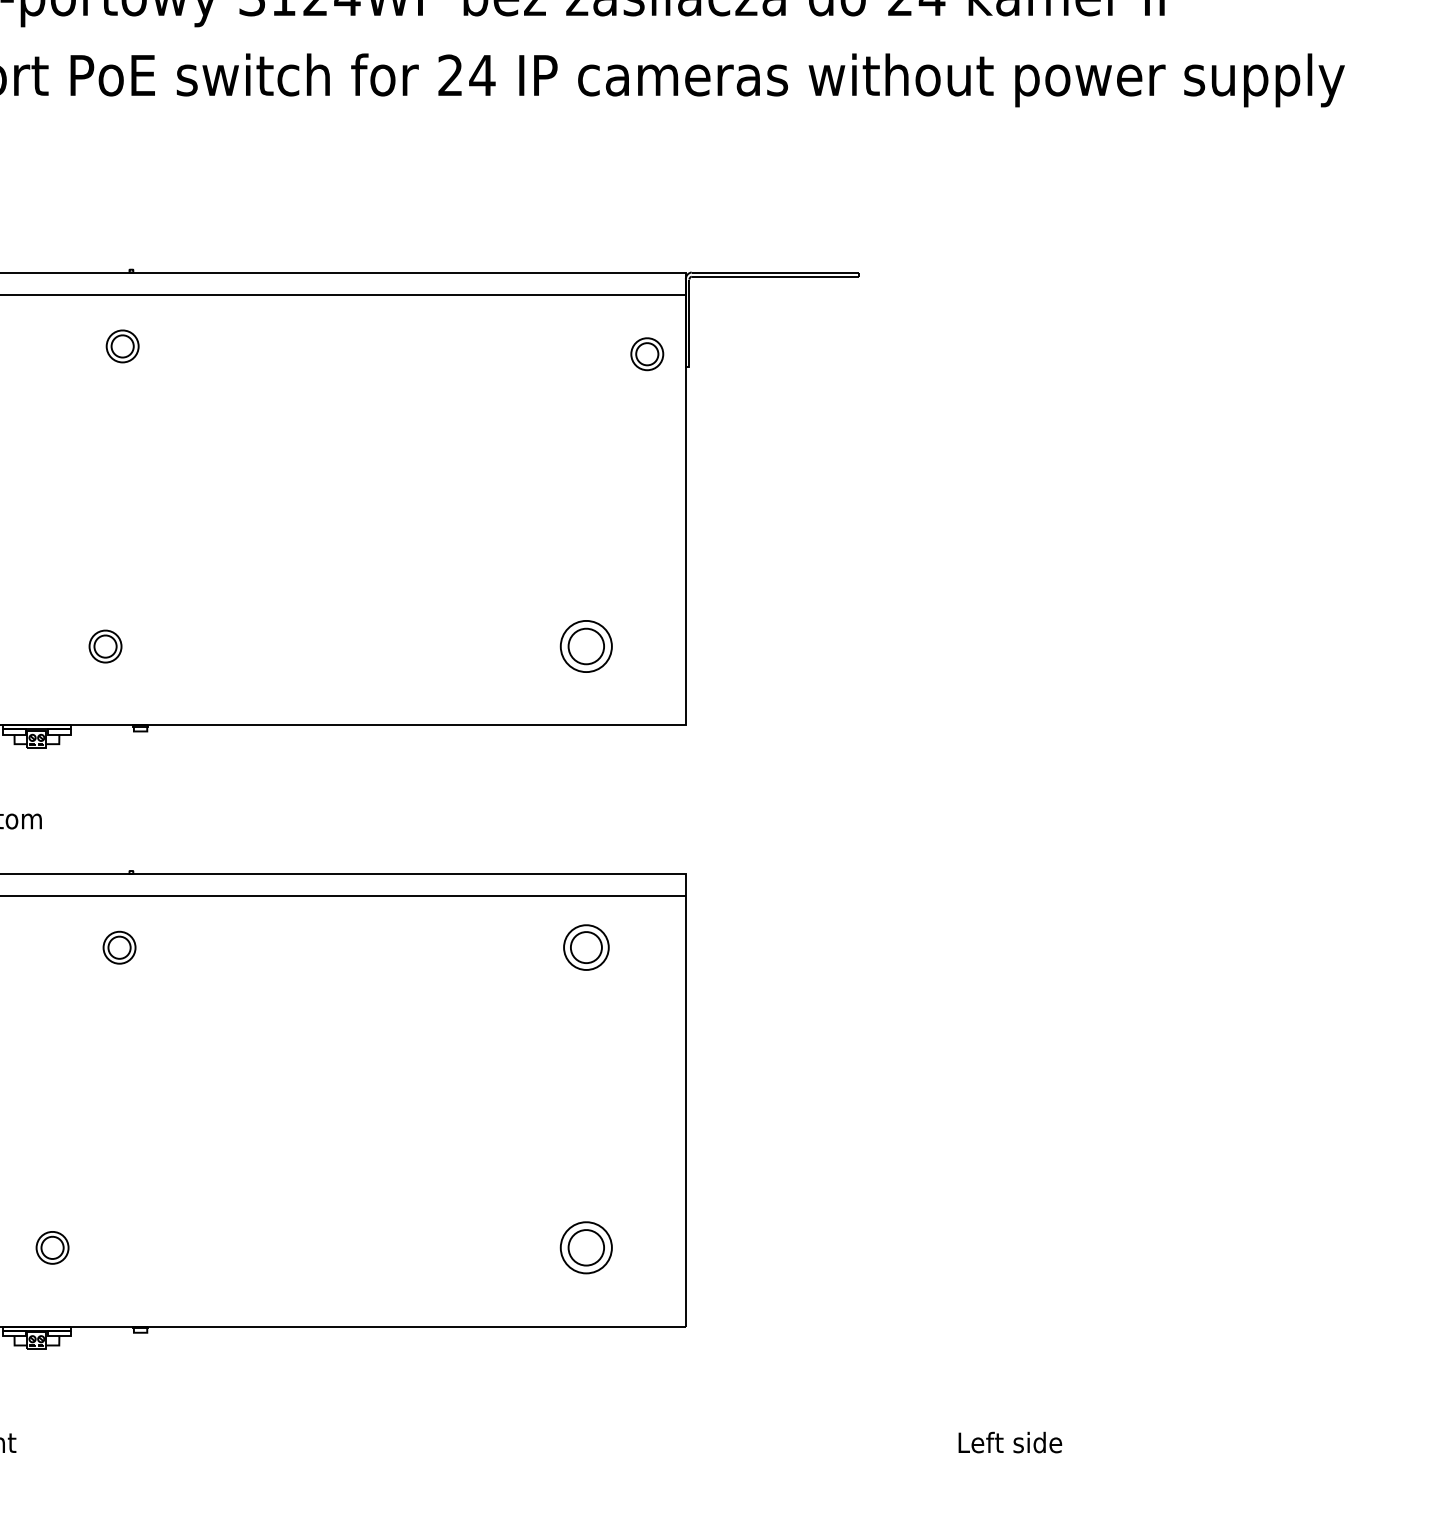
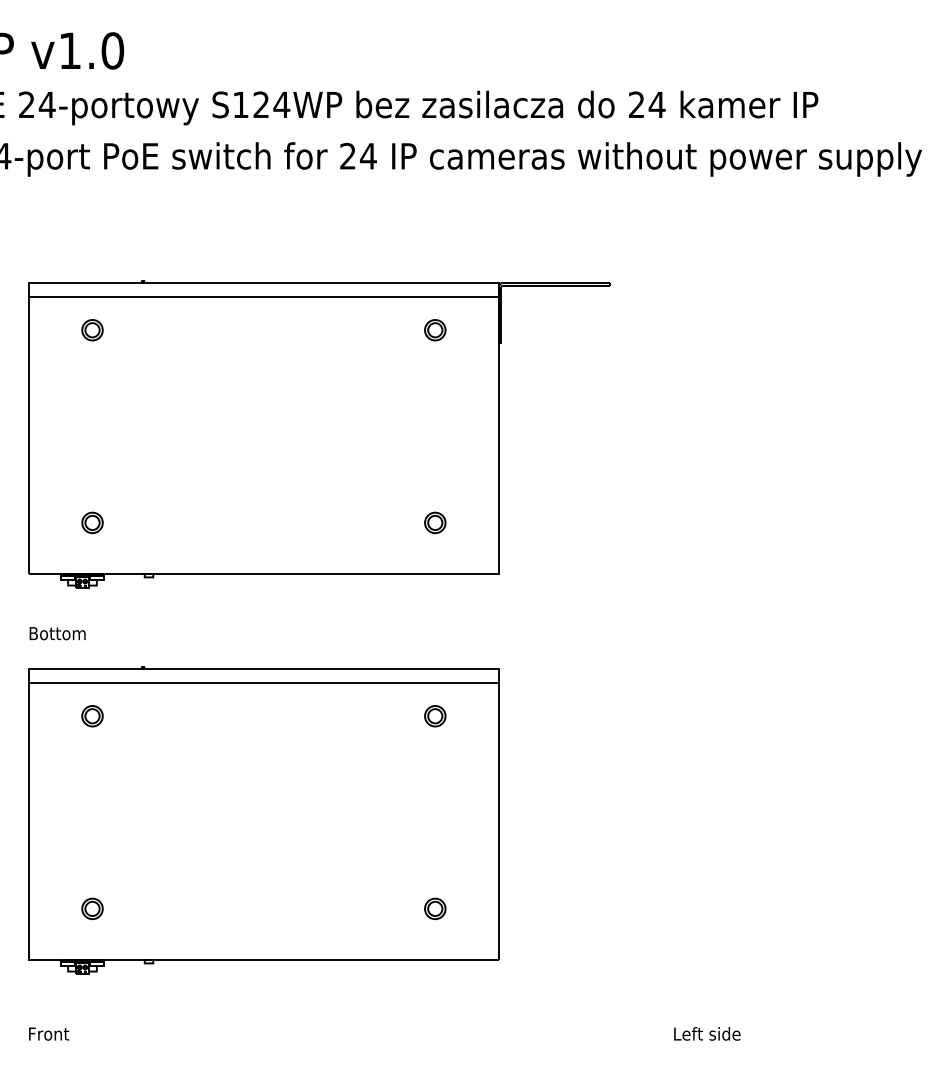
part: (122, 346) -> (92, 330), moved
part: (647, 354) -> (435, 330), moved
part: (105, 645) -> (92, 522), moved
part: (586, 645) -> (435, 522), size x0.62
part: (119, 948) -> (92, 716), moved
part: (586, 948) -> (435, 716), size x0.71
part: (586, 1247) -> (435, 908), size x0.62

